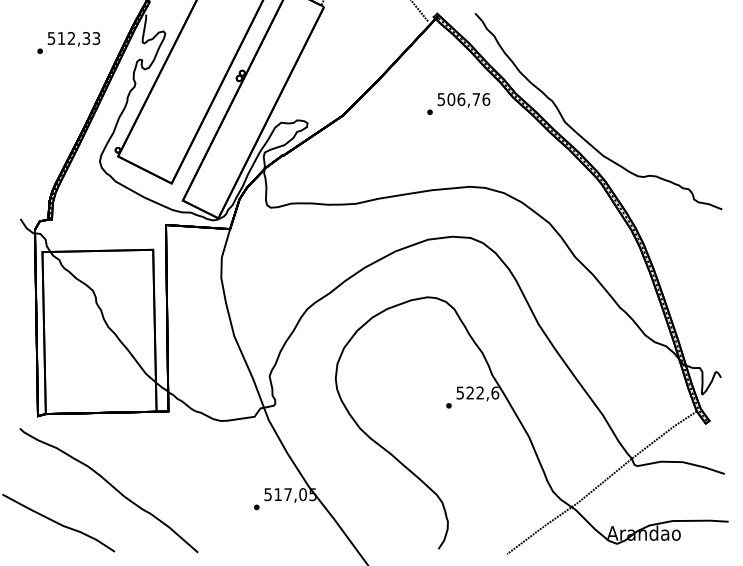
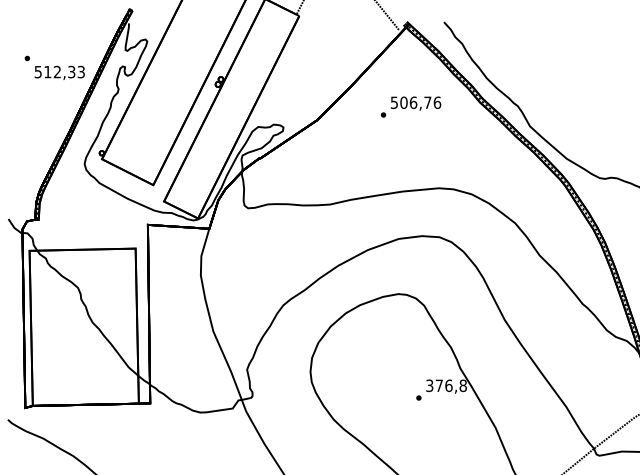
text: (73, 39) -> (59, 73), moved
text: (458, 103) -> (410, 106), moved
text: (478, 392) -> (447, 385), 522,6 -> 376,8

